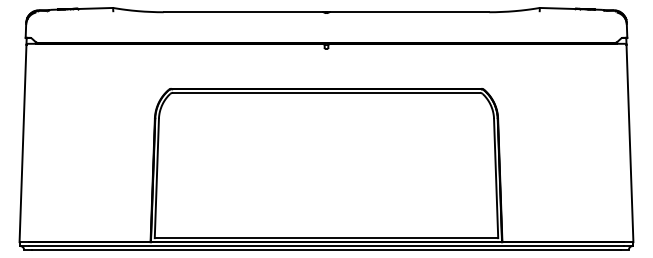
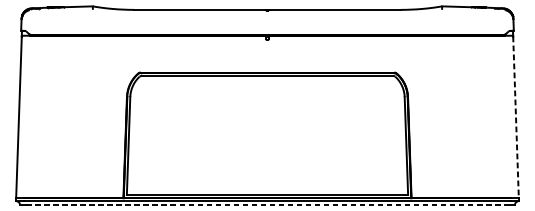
line: (629, 143) -> (515, 117), solid -> dashed
line: (326, 250) -> (267, 204), solid -> dashed

